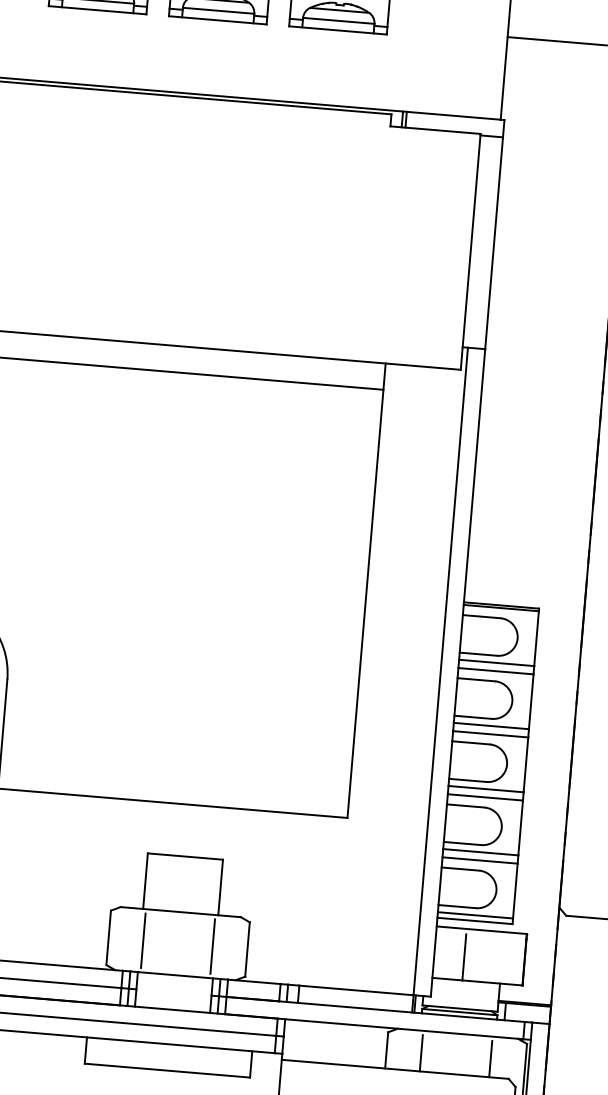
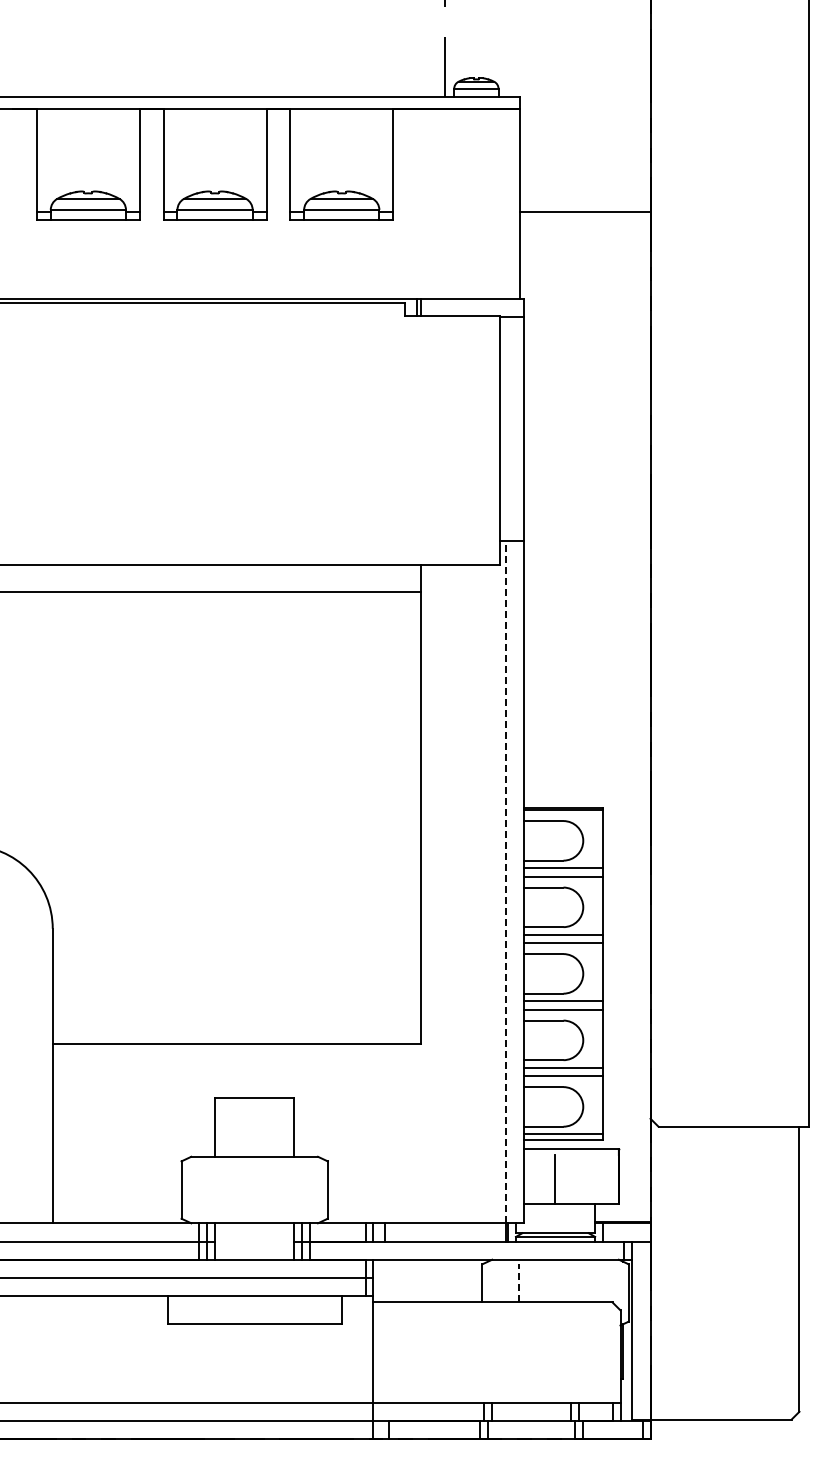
line: (440, 670) -> (505, 881), solid -> dashed
line: (143, 940) -> (218, 1189), removed
line: (213, 946) -> (291, 1189), removed
line: (421, 1052) -> (518, 1282), solid -> dashed
line: (491, 1059) -> (592, 1283), removed

